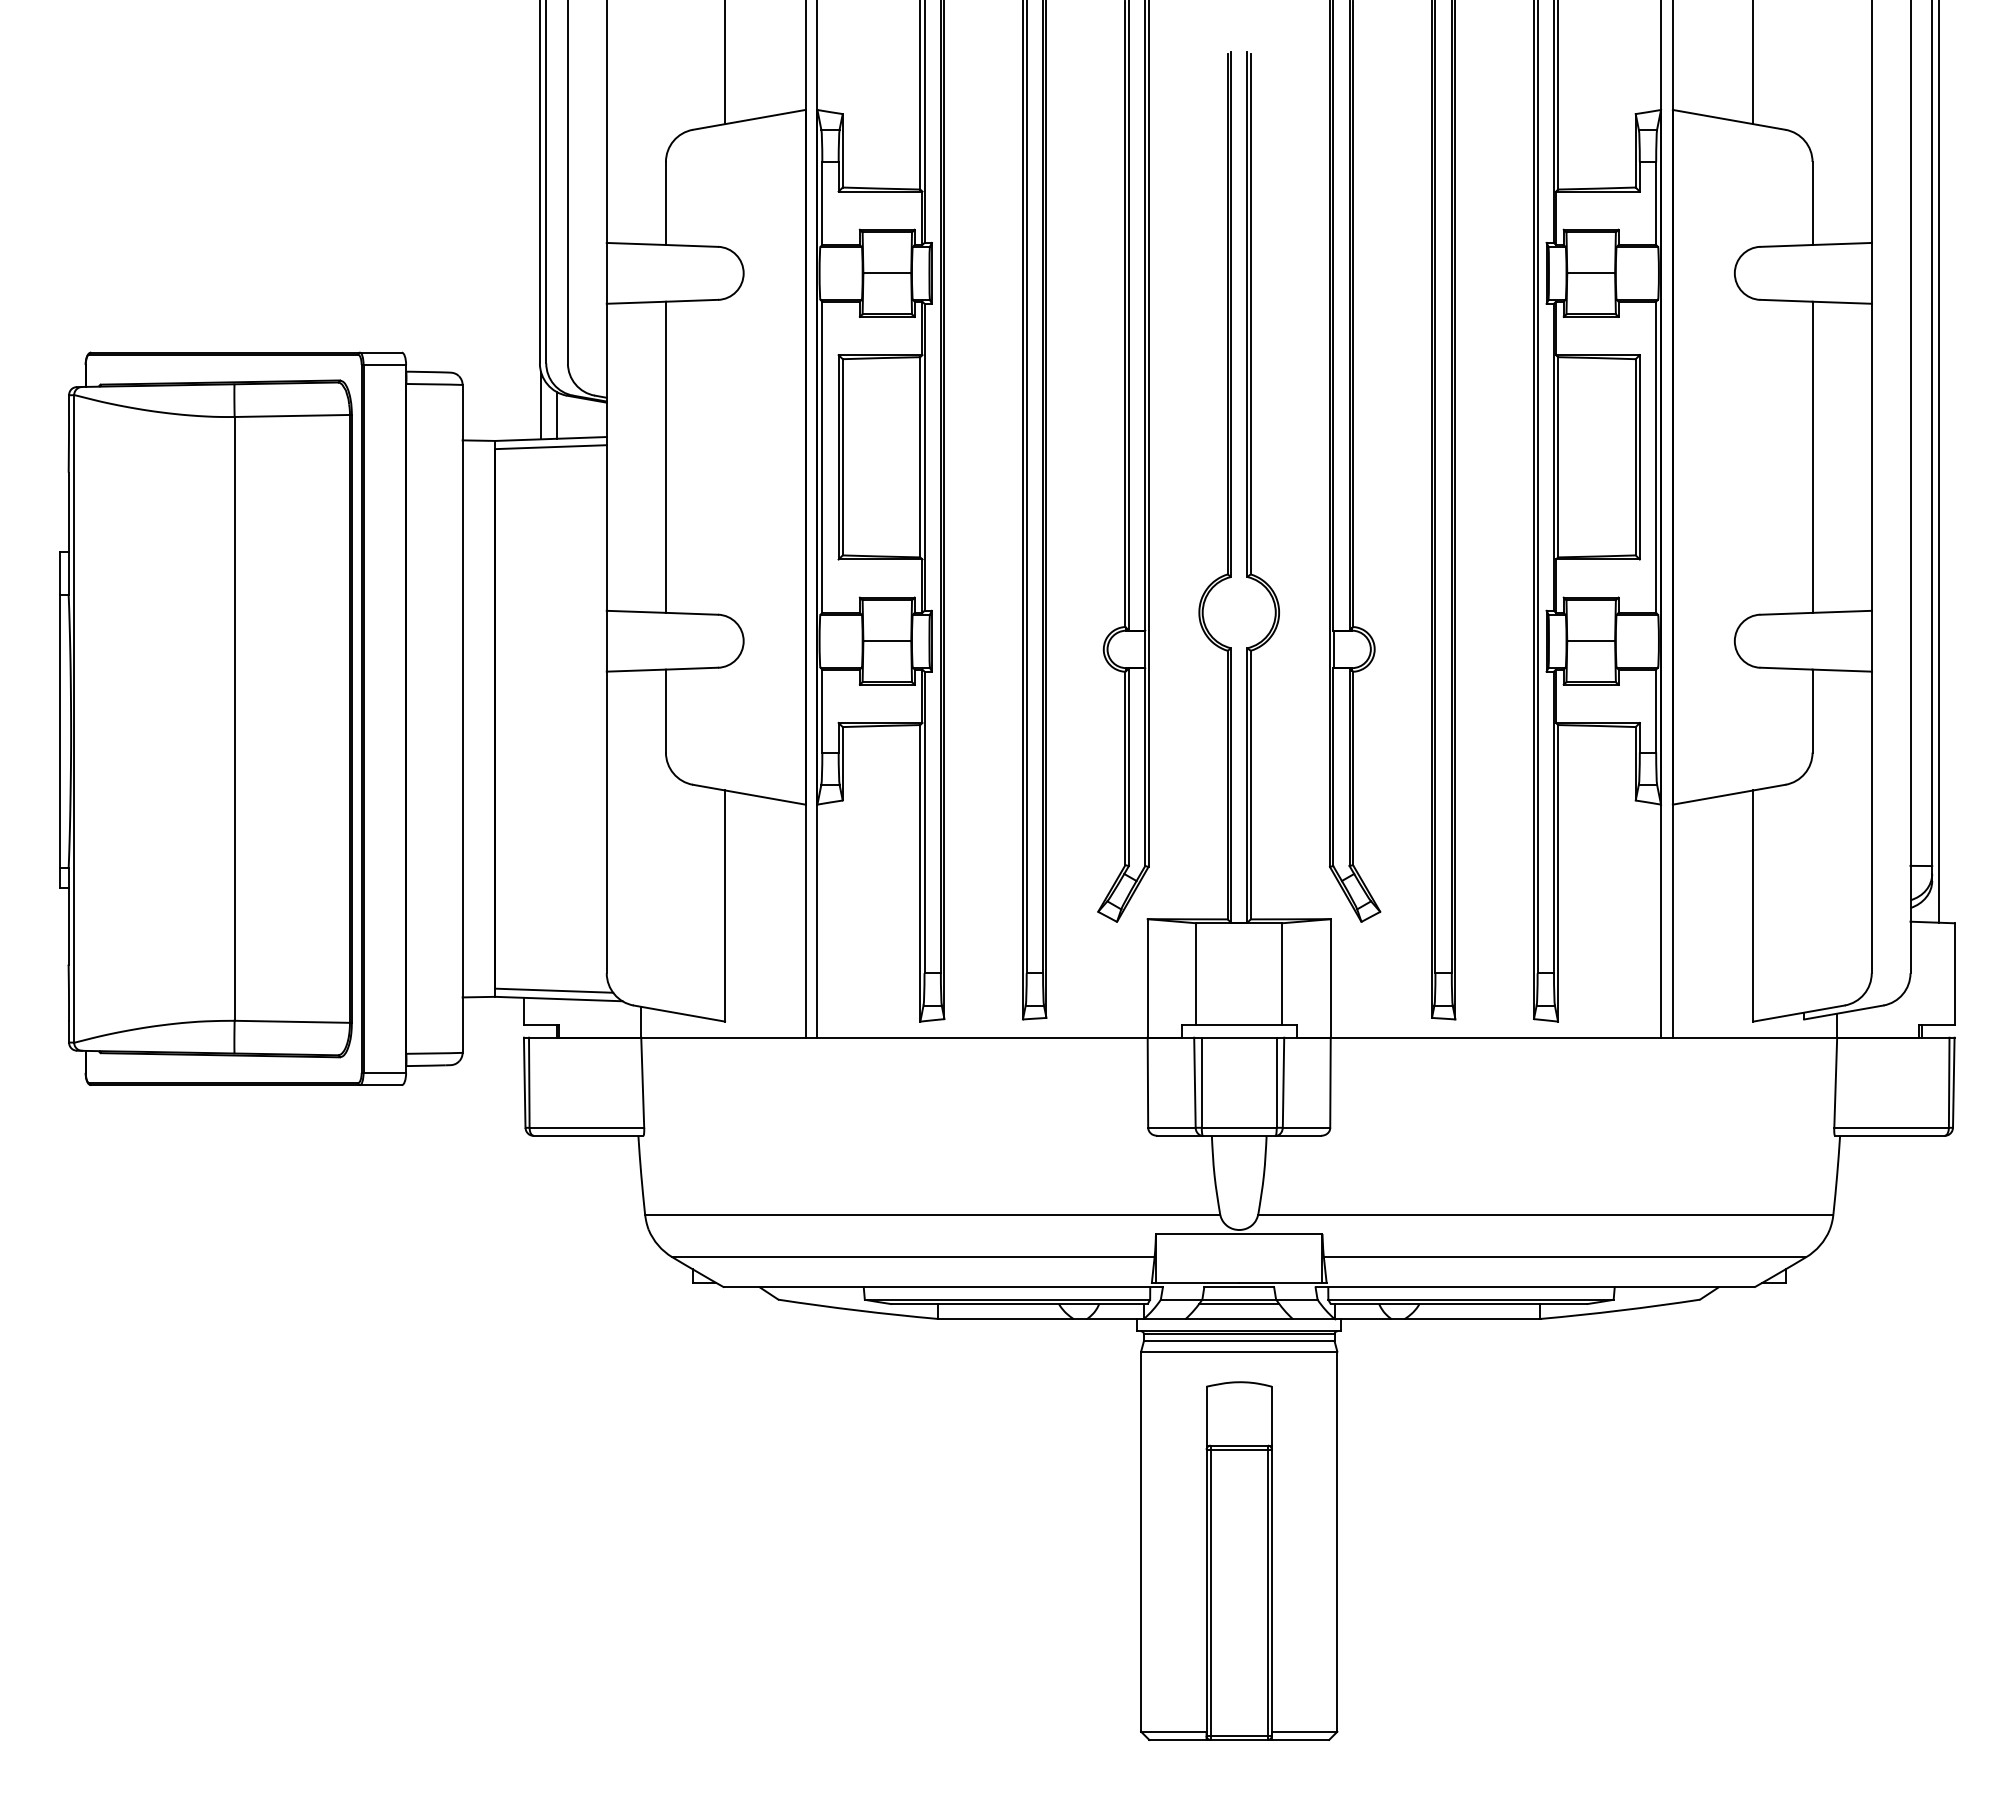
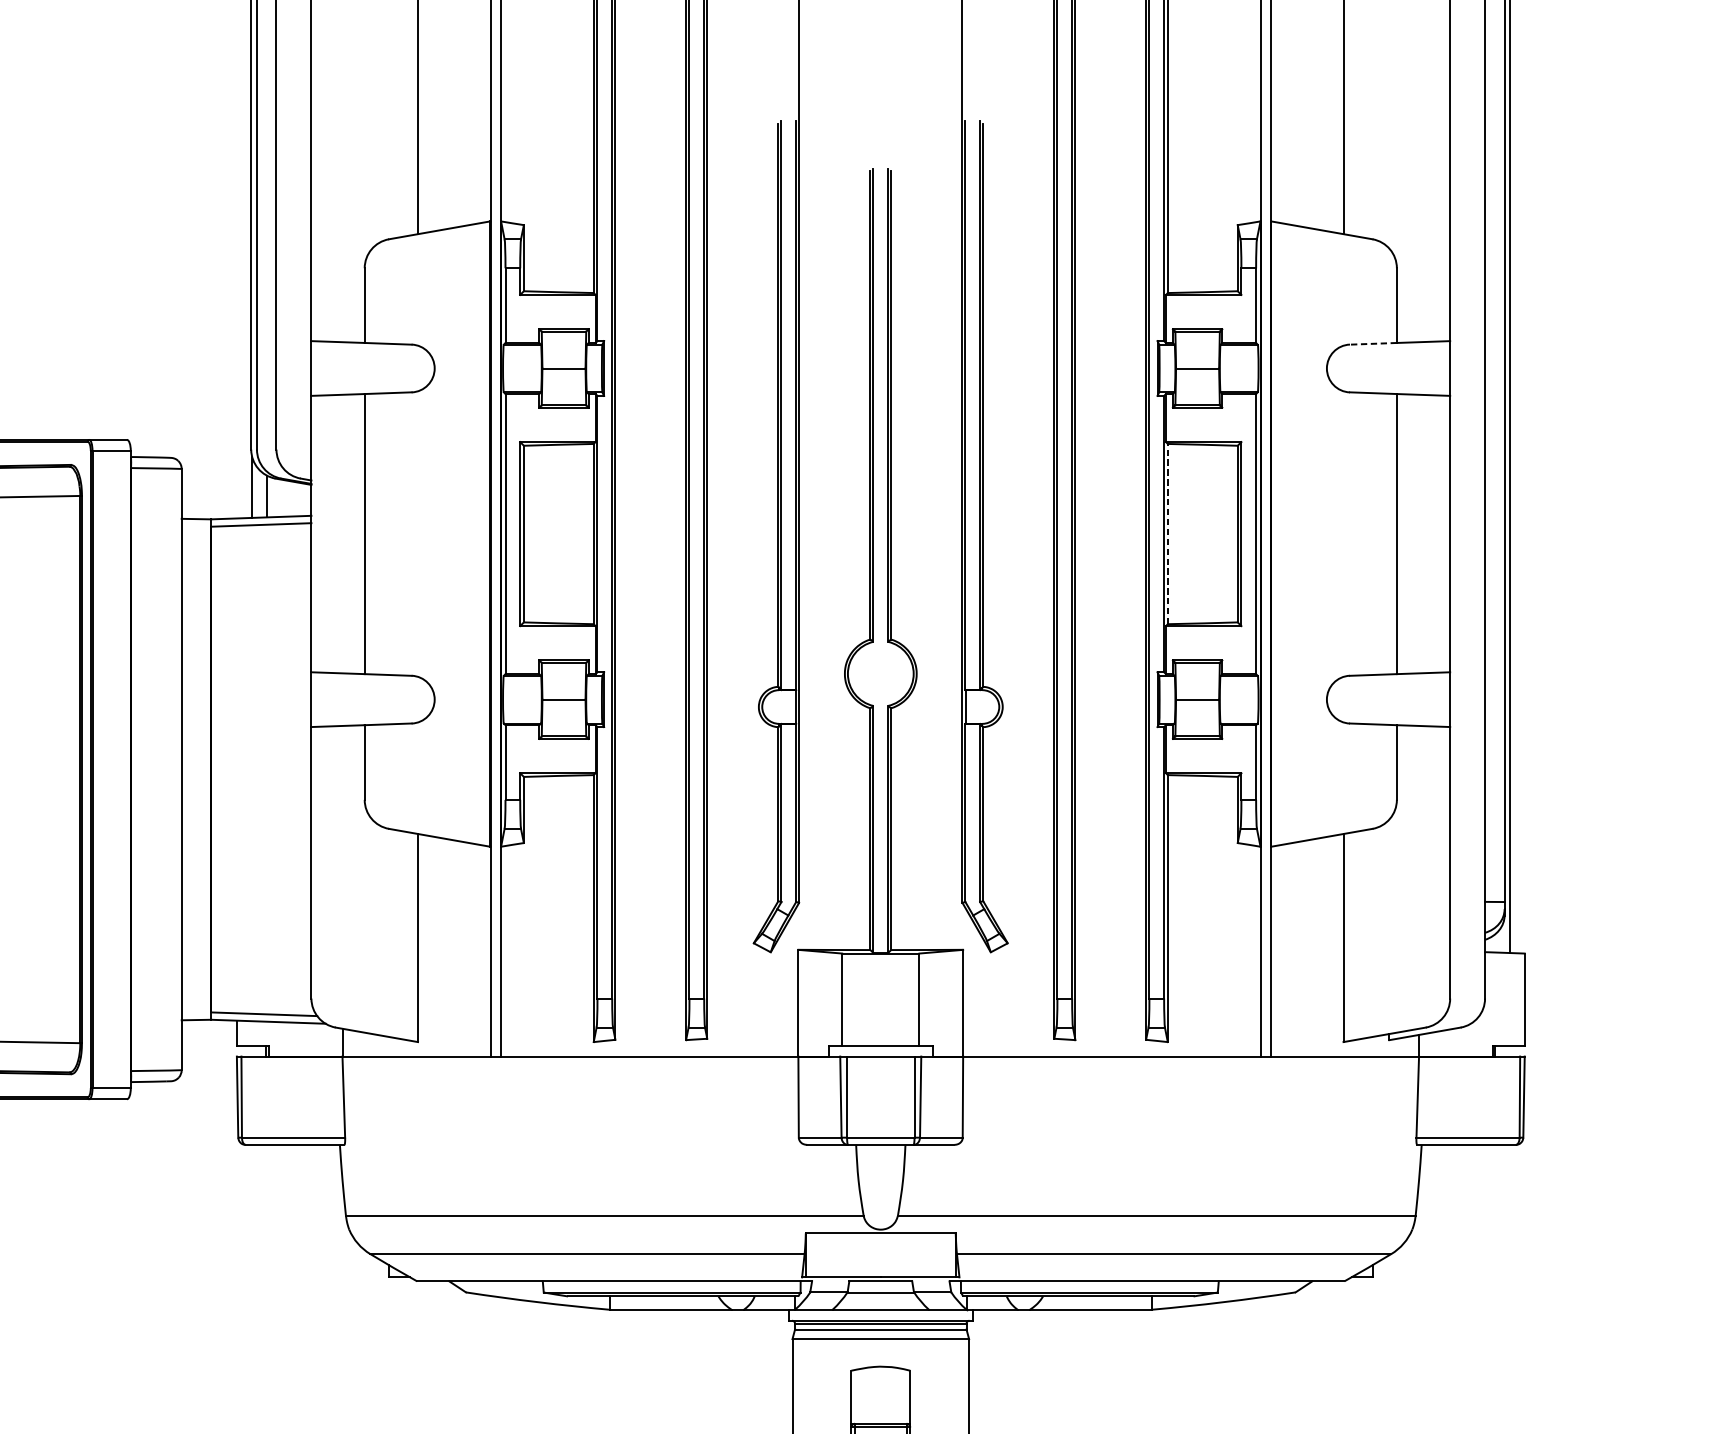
line: (1786, 245) -> (1373, 343), solid -> dashed
line: (1558, 456) -> (1168, 533), solid -> dashed
line: (1239, 1304) -> (881, 1296), removed

